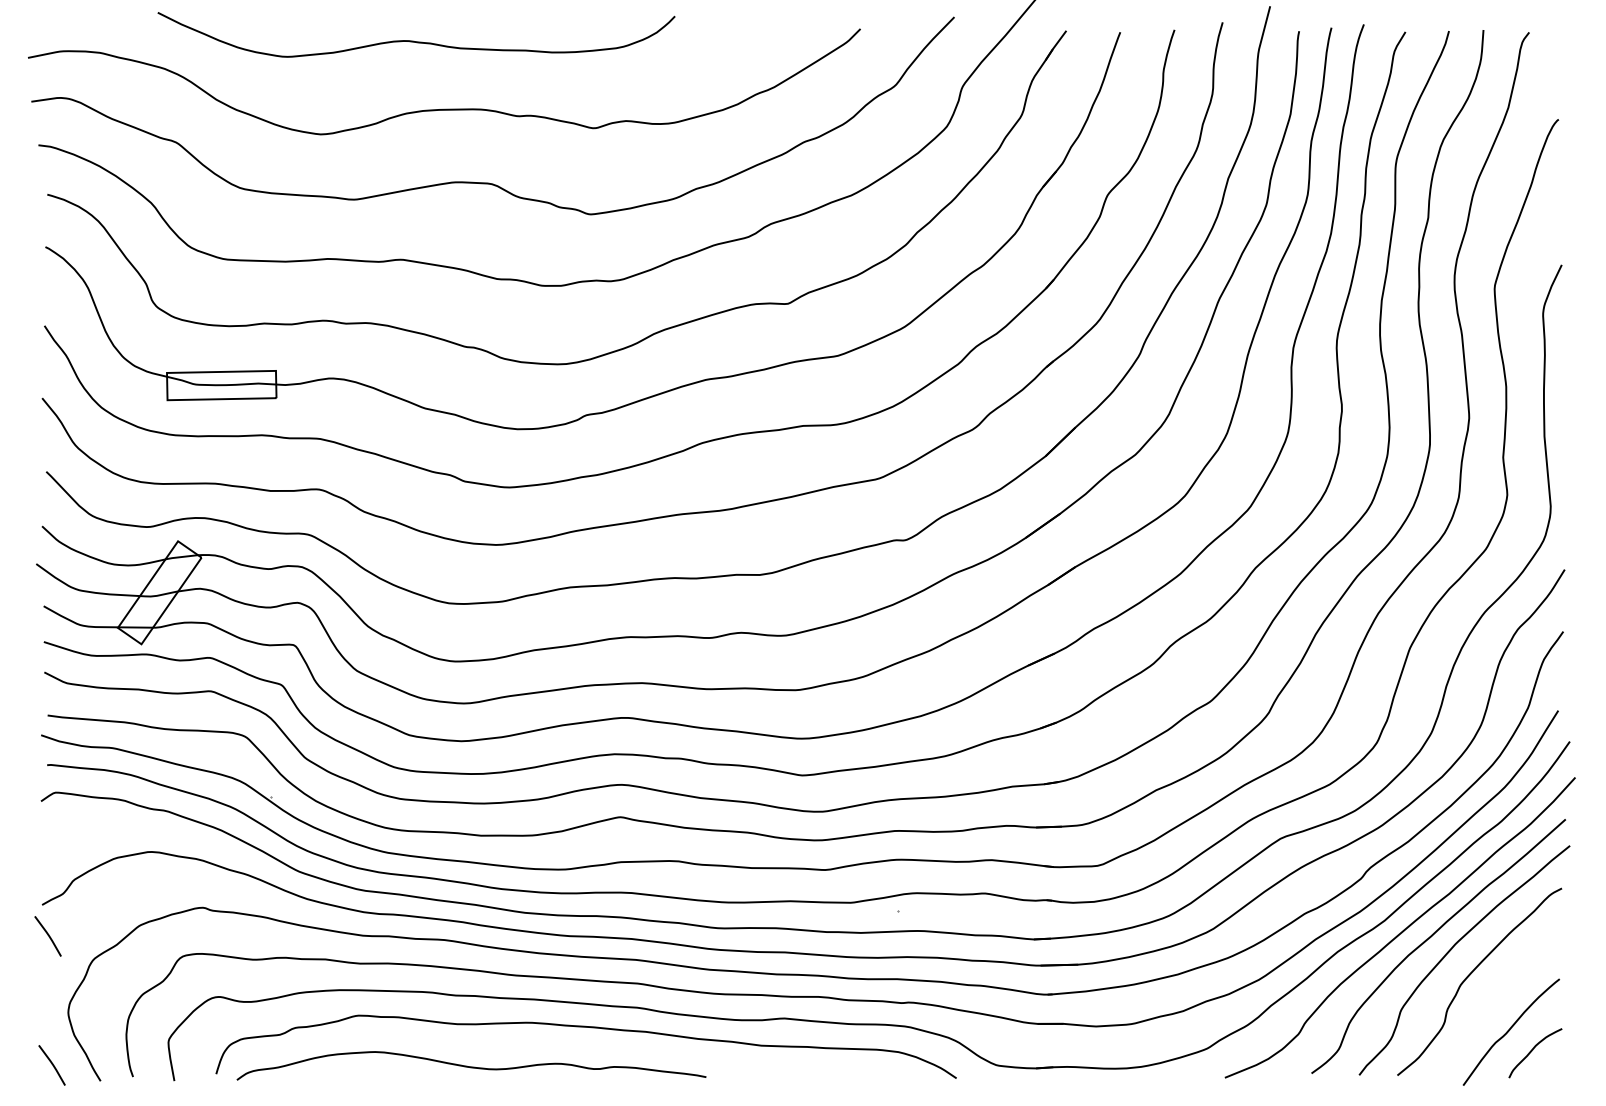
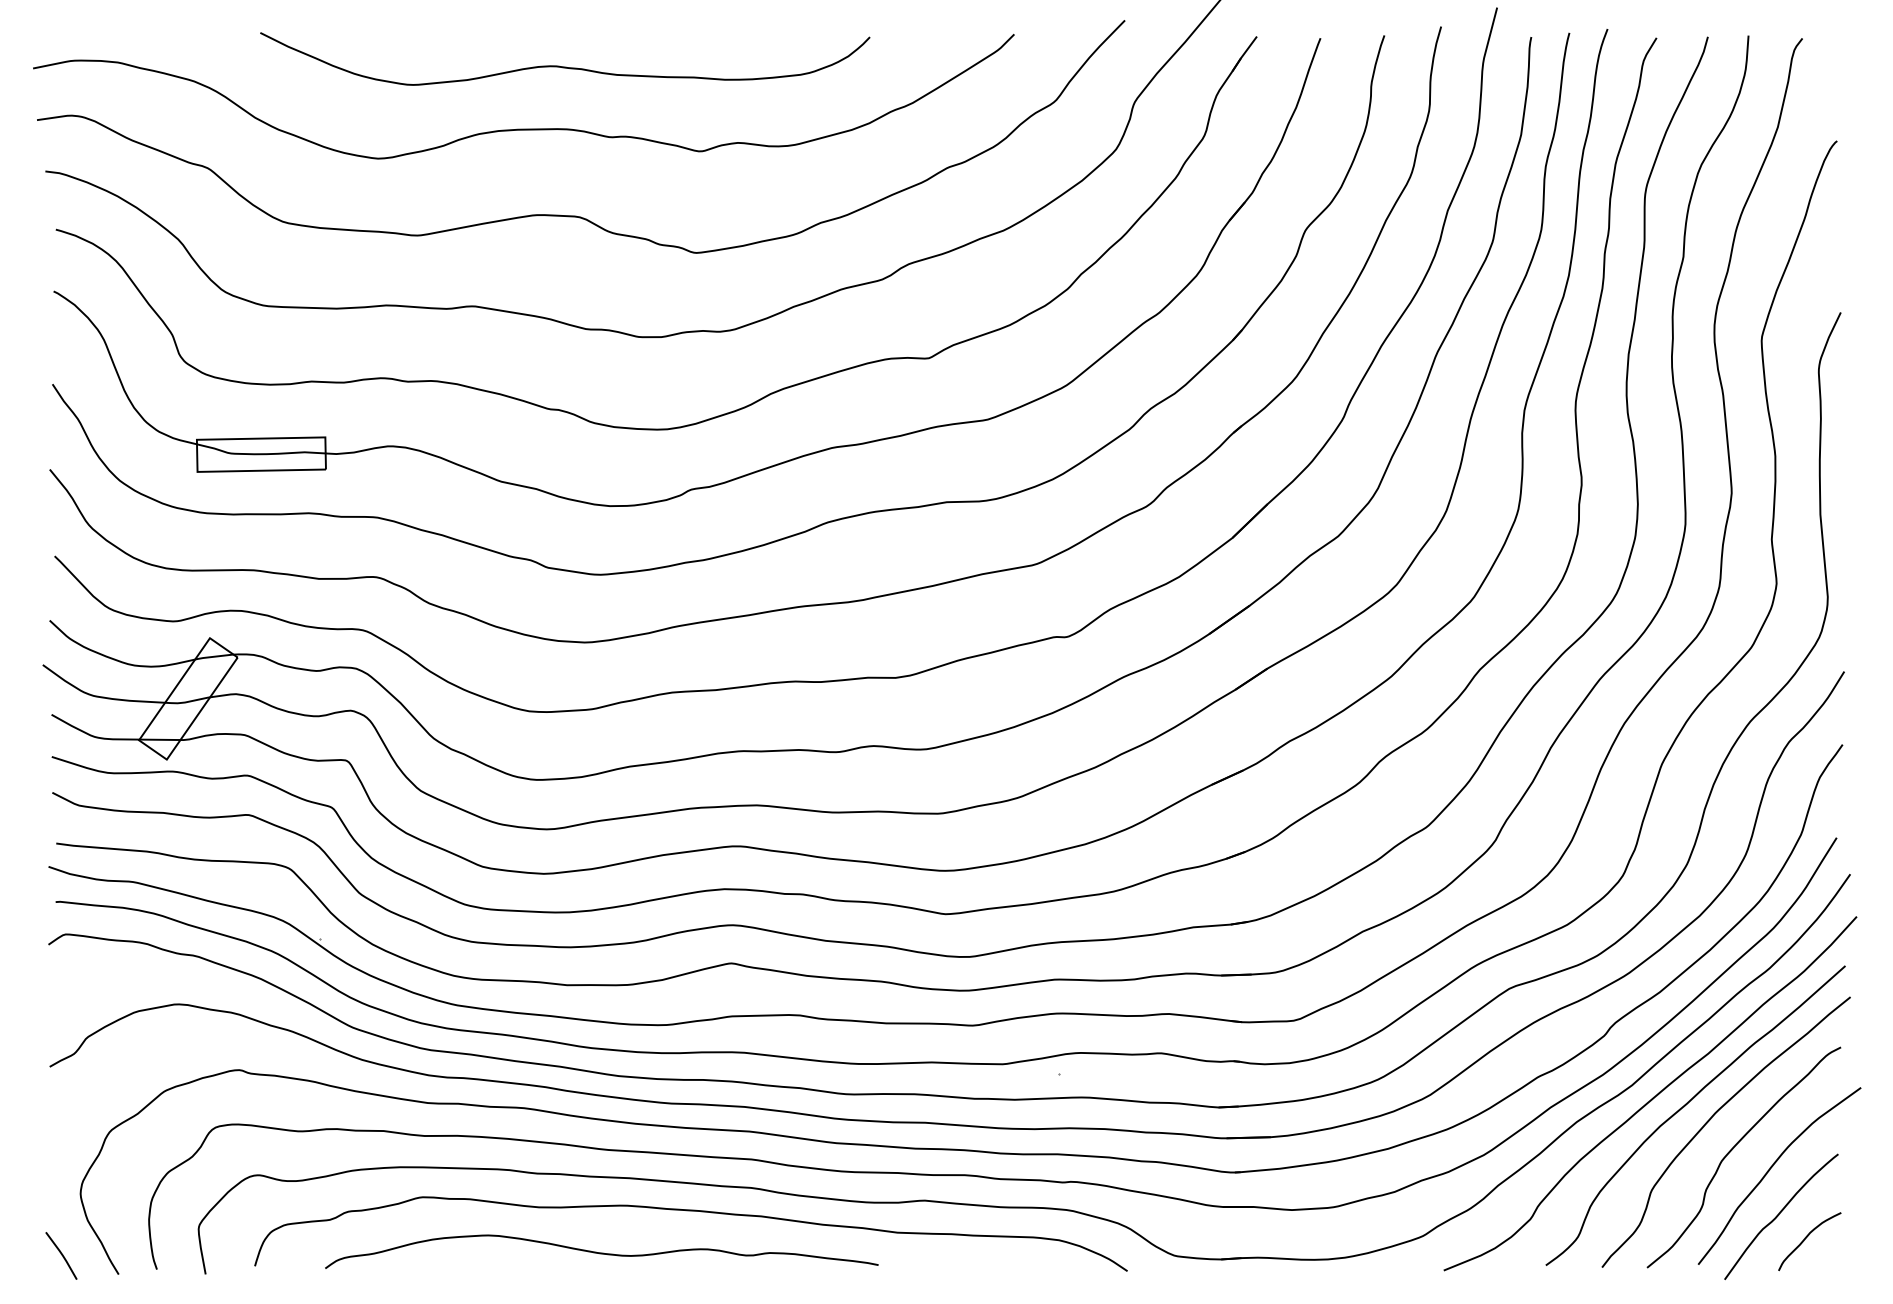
curve: (413, 40) -> (561, 65), moved
line: (47, 935) -> (56, 1102), removed
curve: (1502, 992) -> (1770, 1169), added
curve: (471, 1066) -> (601, 1252), moved

